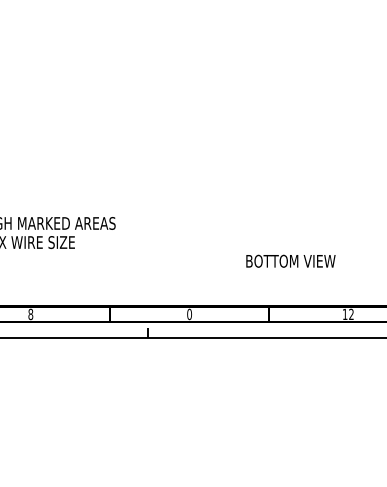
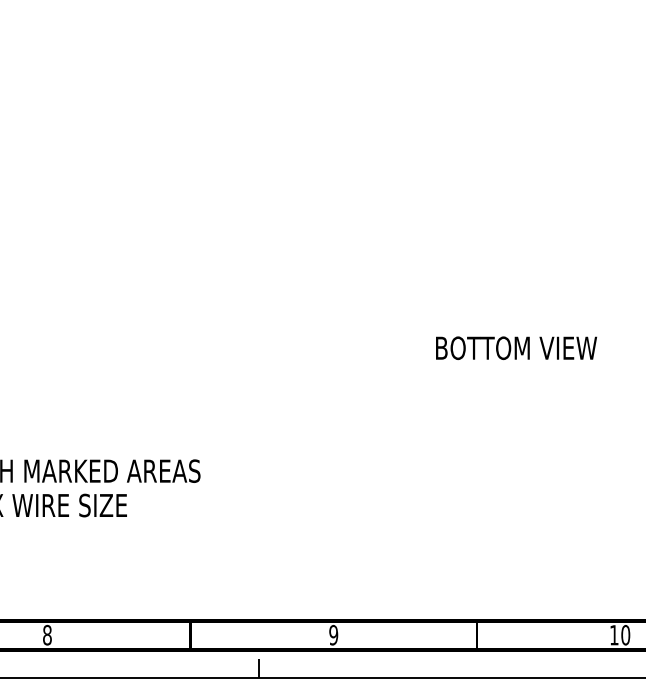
text: (290, 260) -> (515, 346), moved
text: (189, 314) -> (333, 635), 0 -> 9
text: (351, 314) -> (625, 635), 12 -> 10

